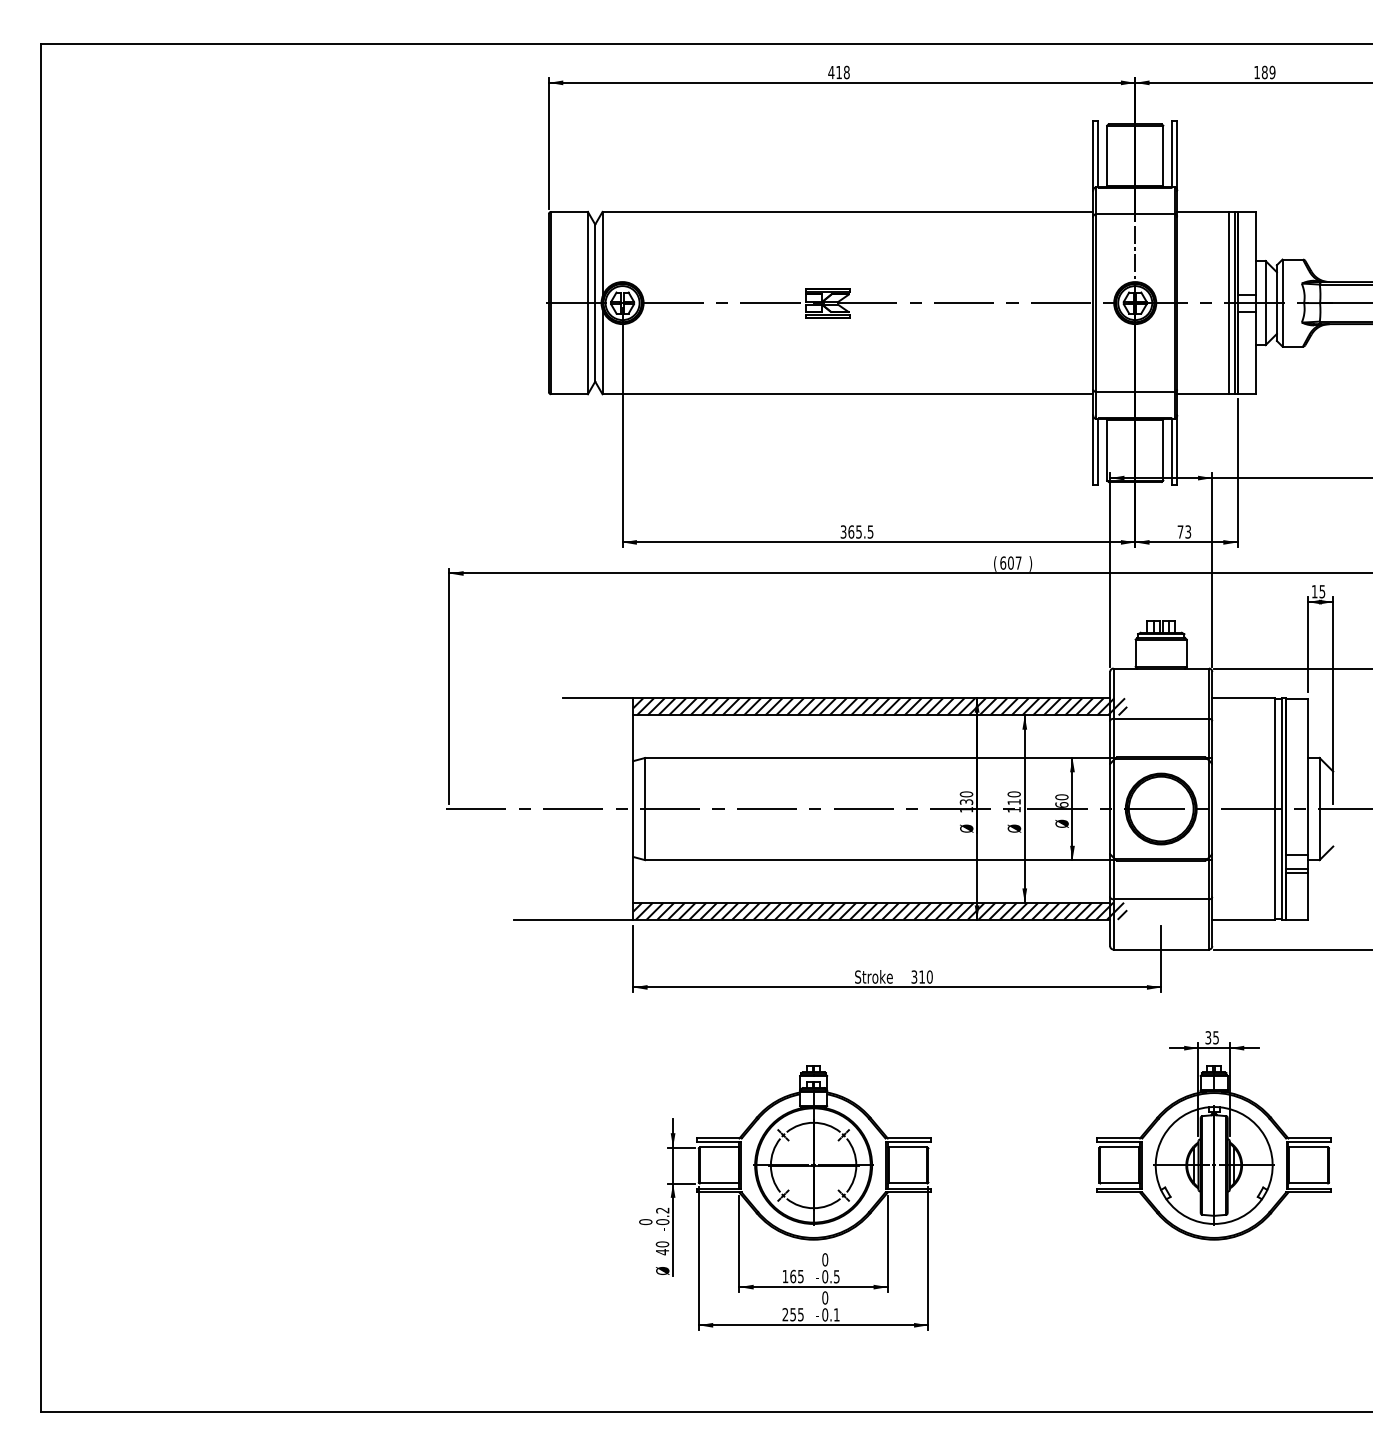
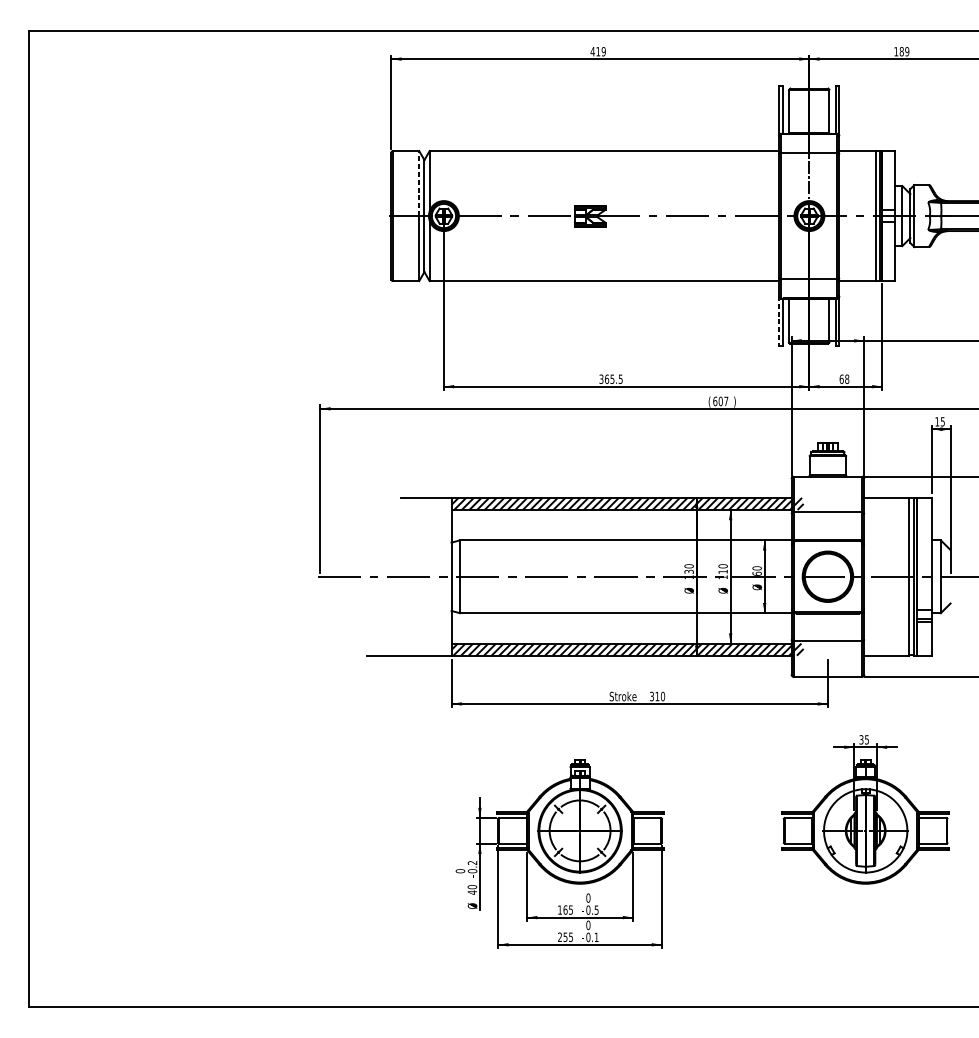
text: (846, 72) -> (603, 51), 418 -> 419
line: (587, 257) -> (418, 183), solid -> dashed
line: (1093, 450) -> (779, 321), solid -> dashed
text: (1184, 531) -> (844, 378), 73 -> 68

